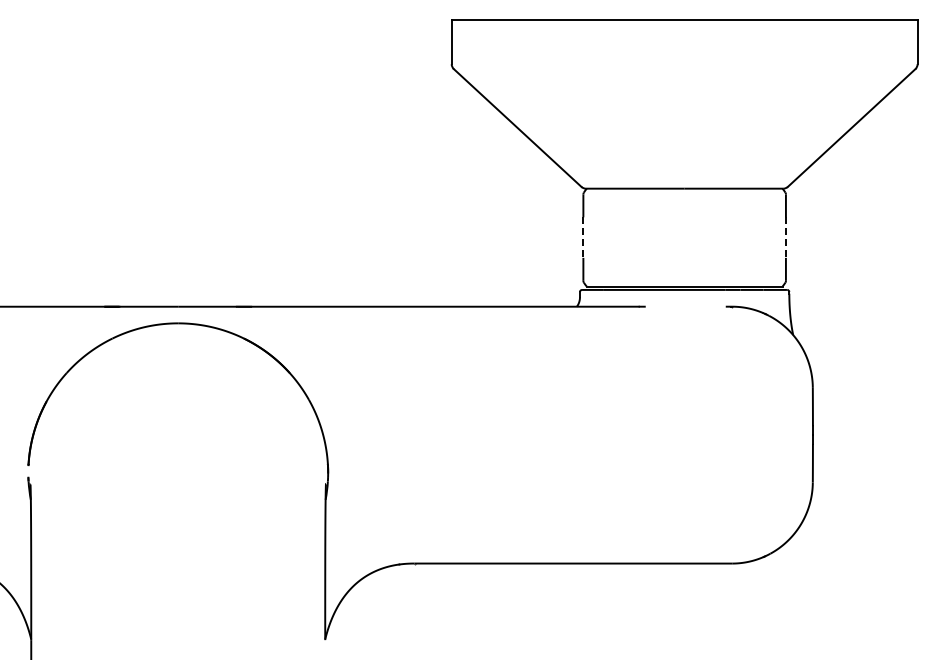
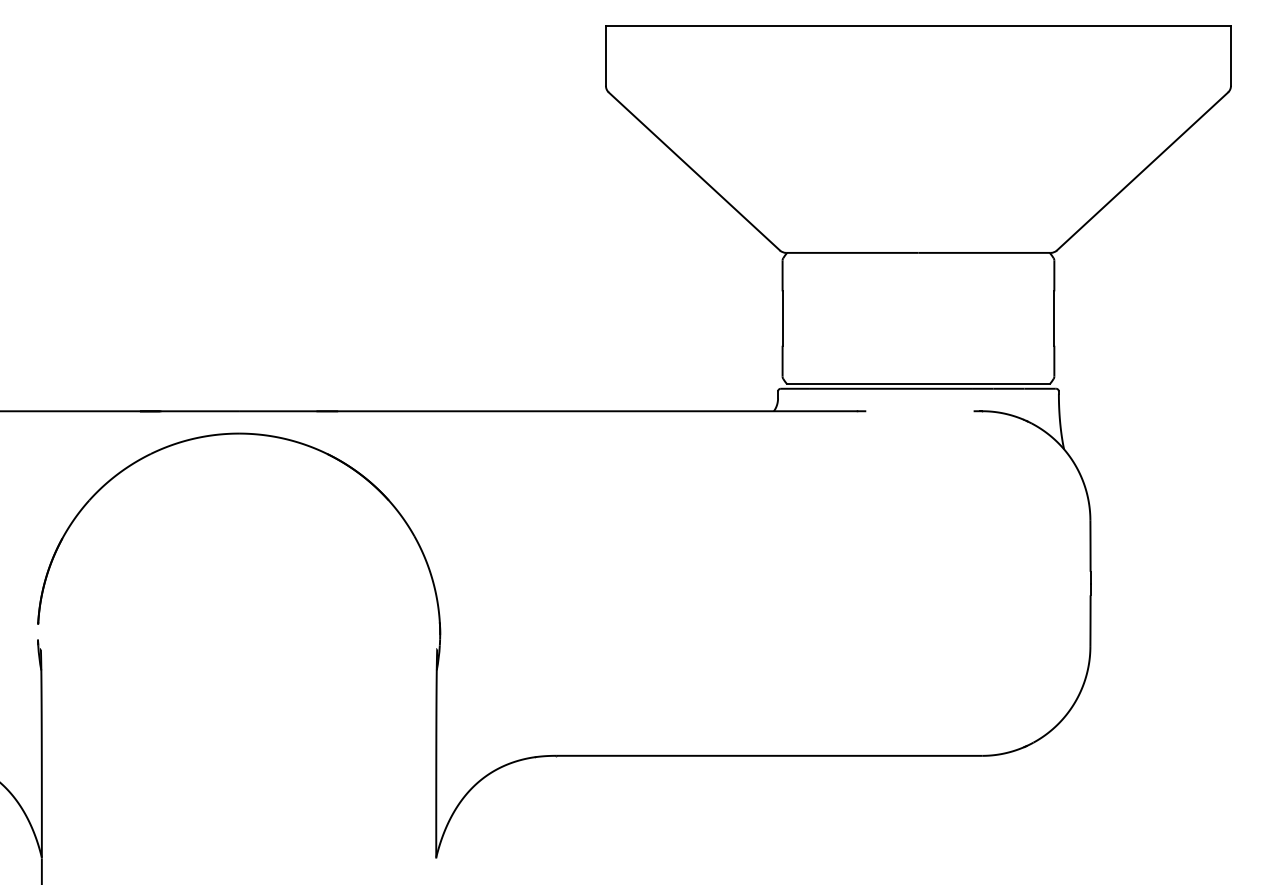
line: (583, 238) -> (782, 319), dashed -> solid
line: (785, 238) -> (1053, 319), dashed -> solid

